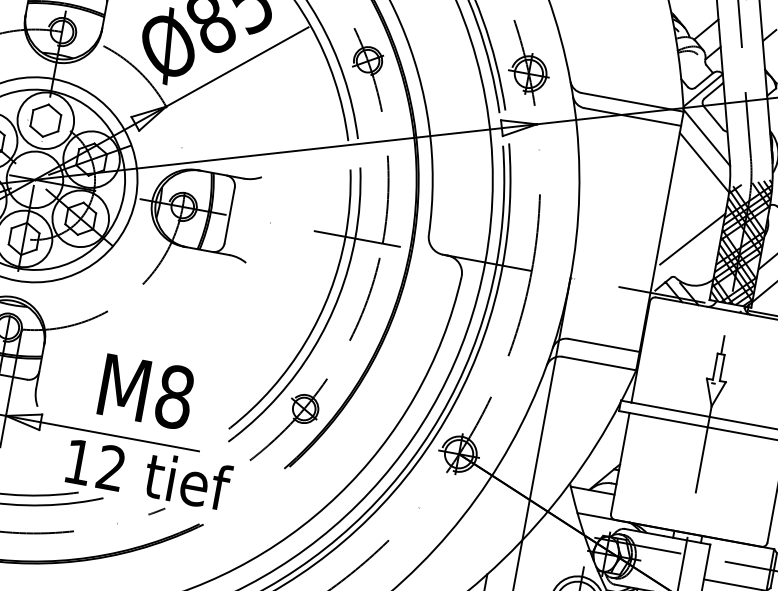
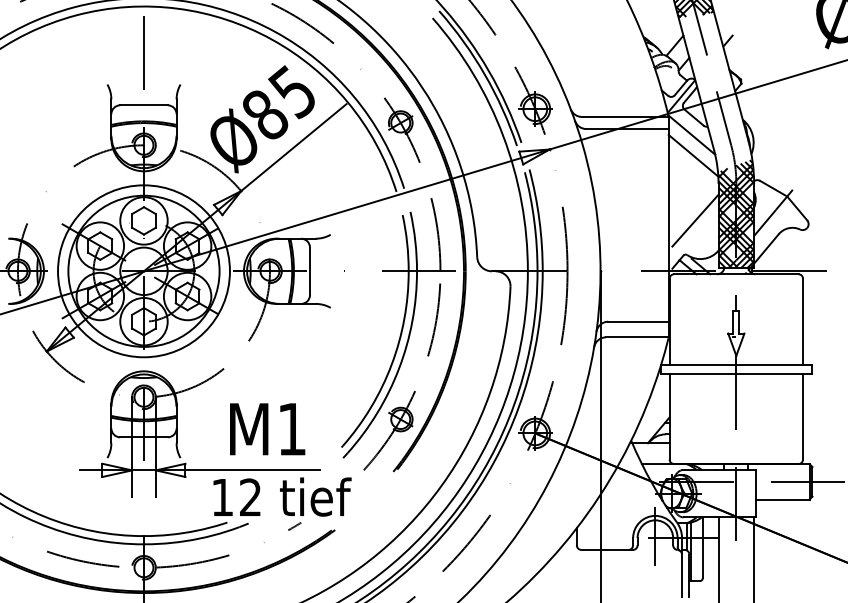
text: (175, 397) -> (292, 429), M8 -> M1

